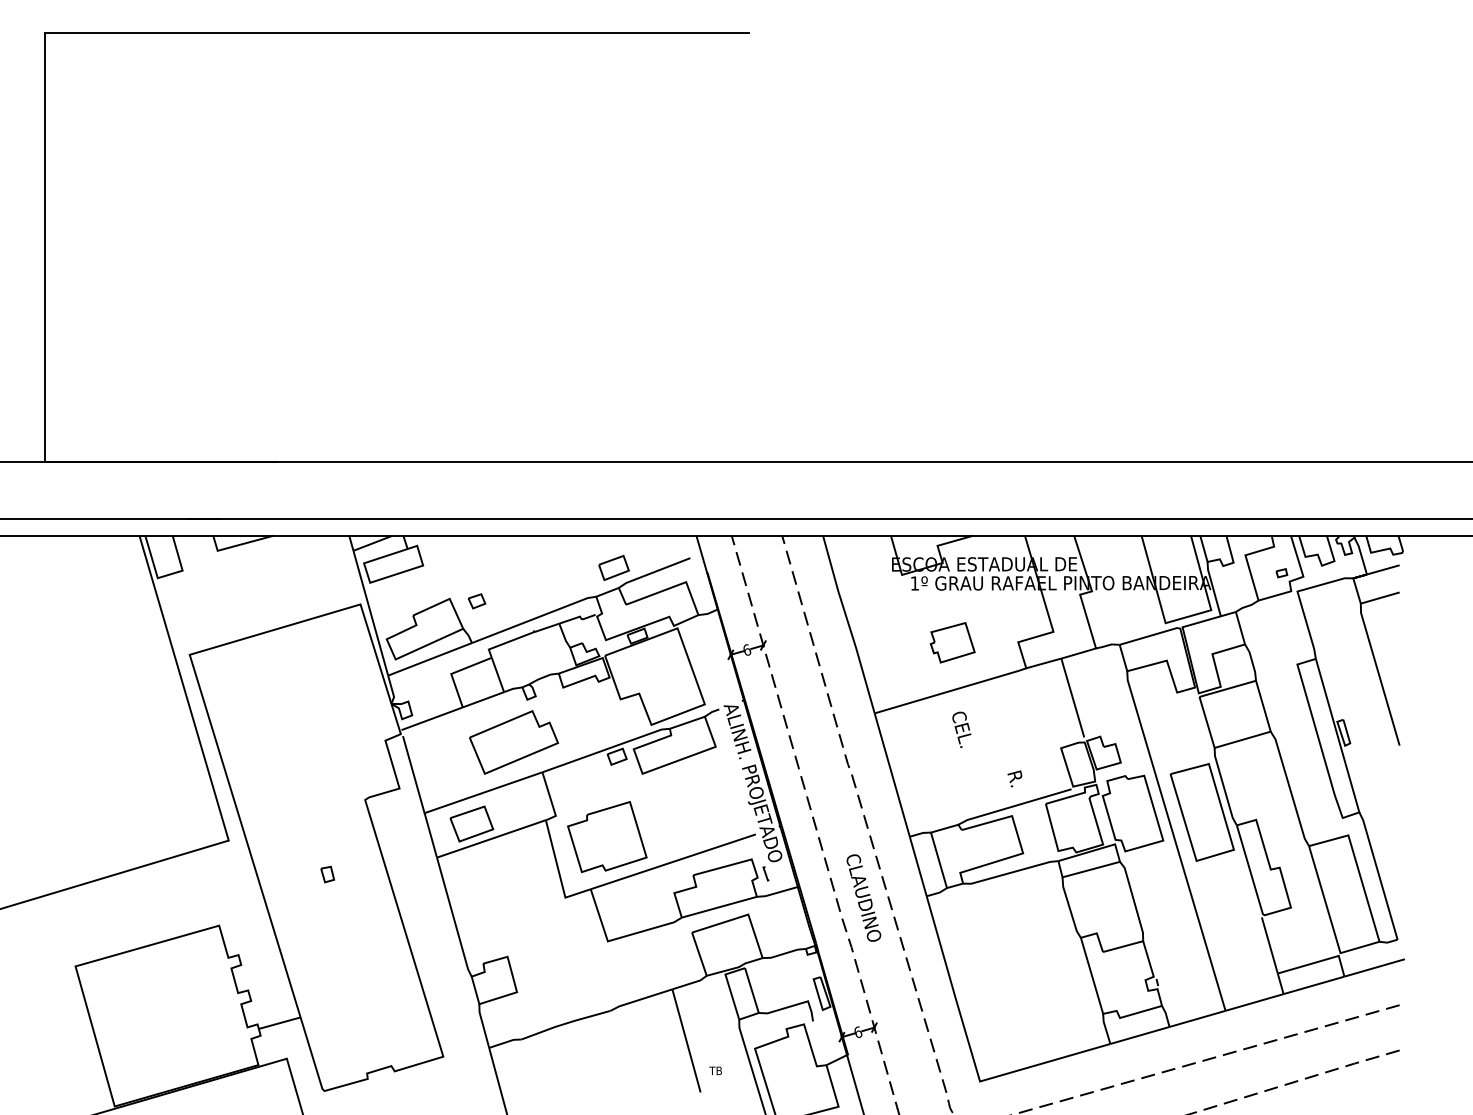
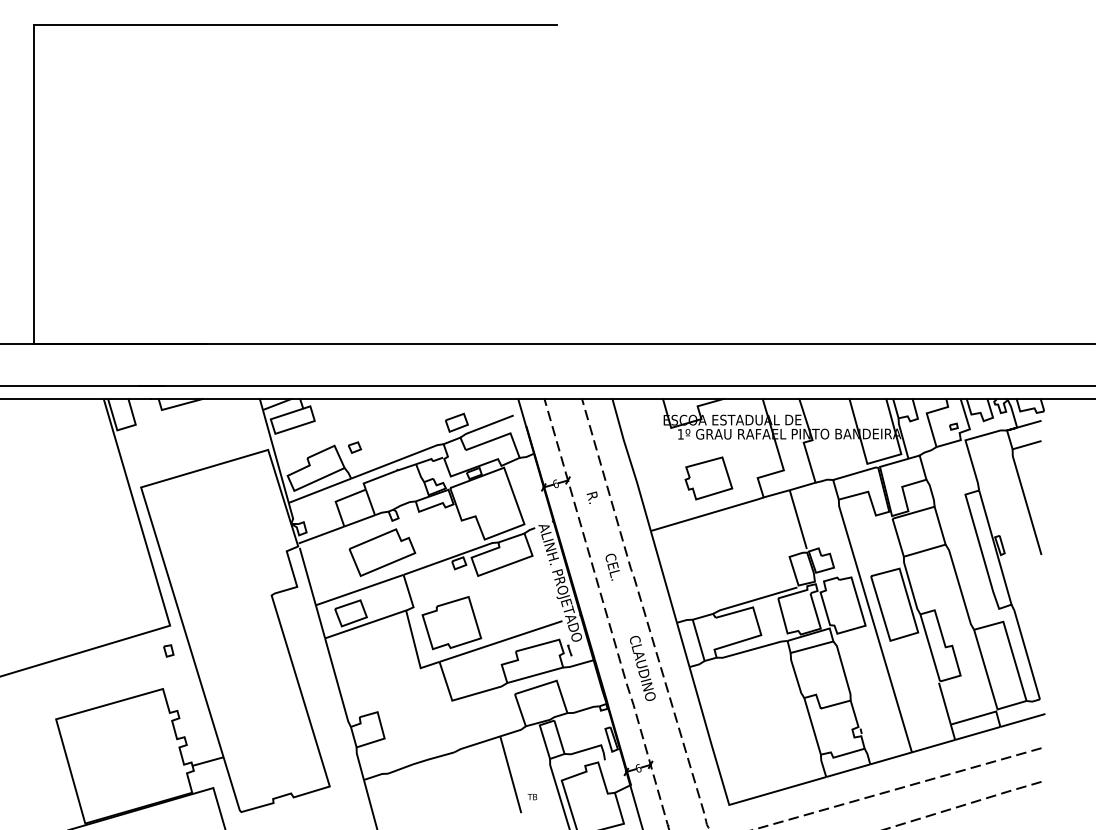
part: (952, 642) -> (708, 478), size x1.43
text: (961, 728) -> (612, 566), moved
text: (1013, 778) -> (591, 497), moved
part: (327, 873) -> (168, 650), moved

